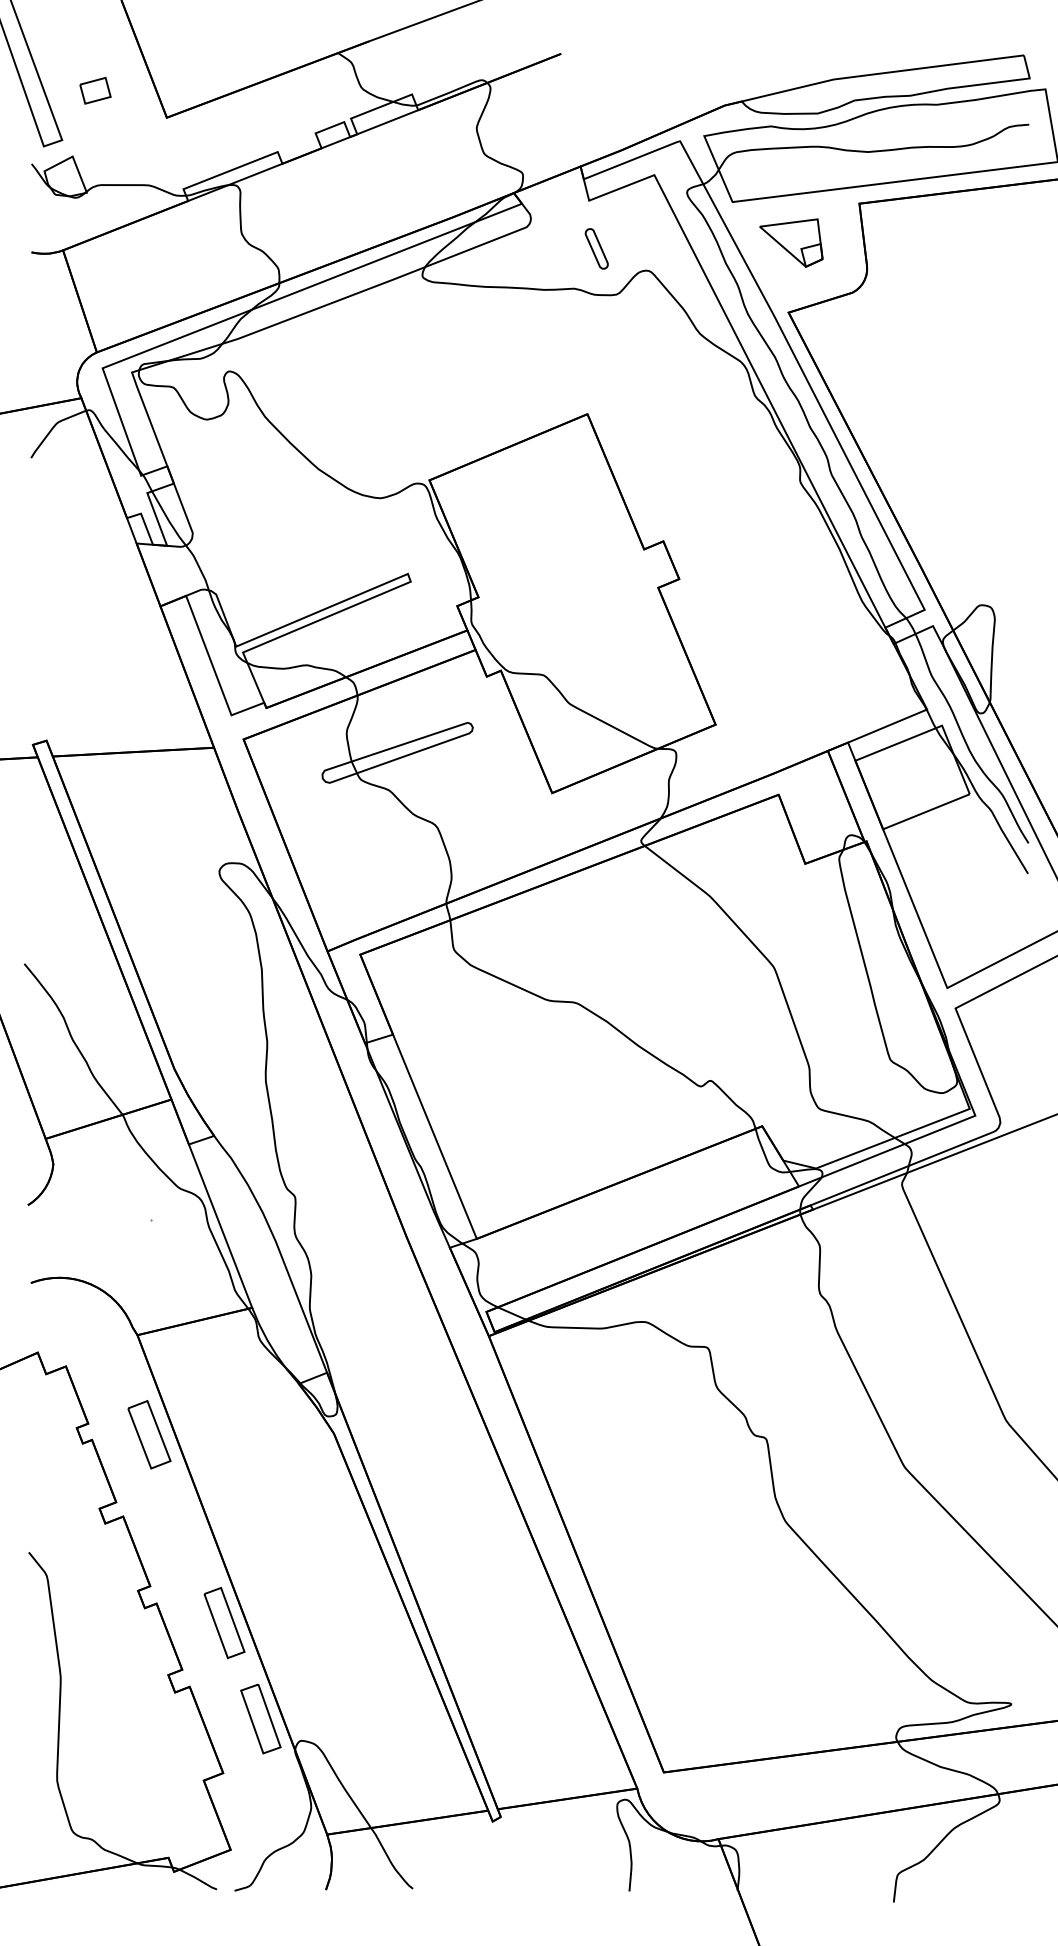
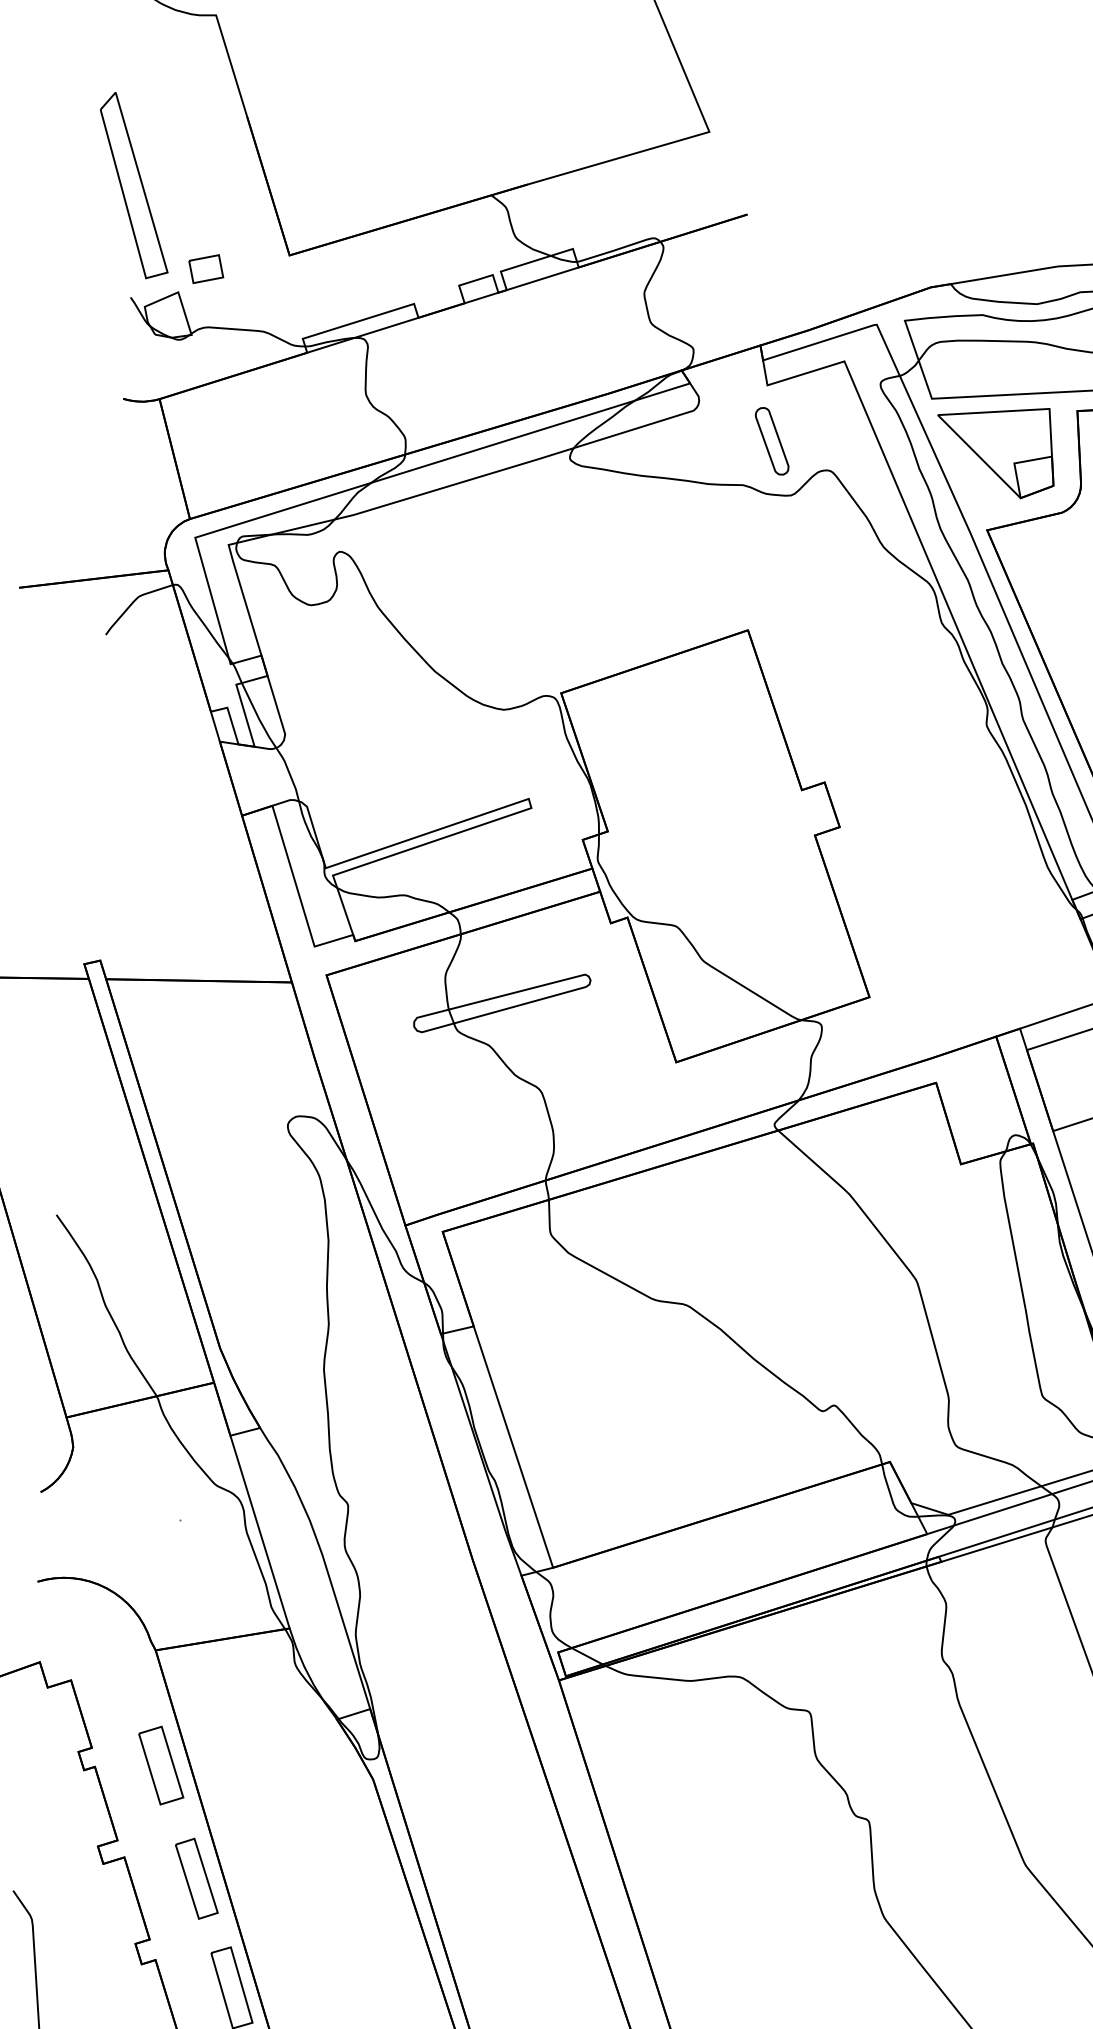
part: (95, 90) -> (206, 268), moved
part: (791, 242) -> (996, 450), size x1.67
part: (596, 248) -> (771, 440), size x1.43
part: (187, 1530) -> (197, 1878), added

